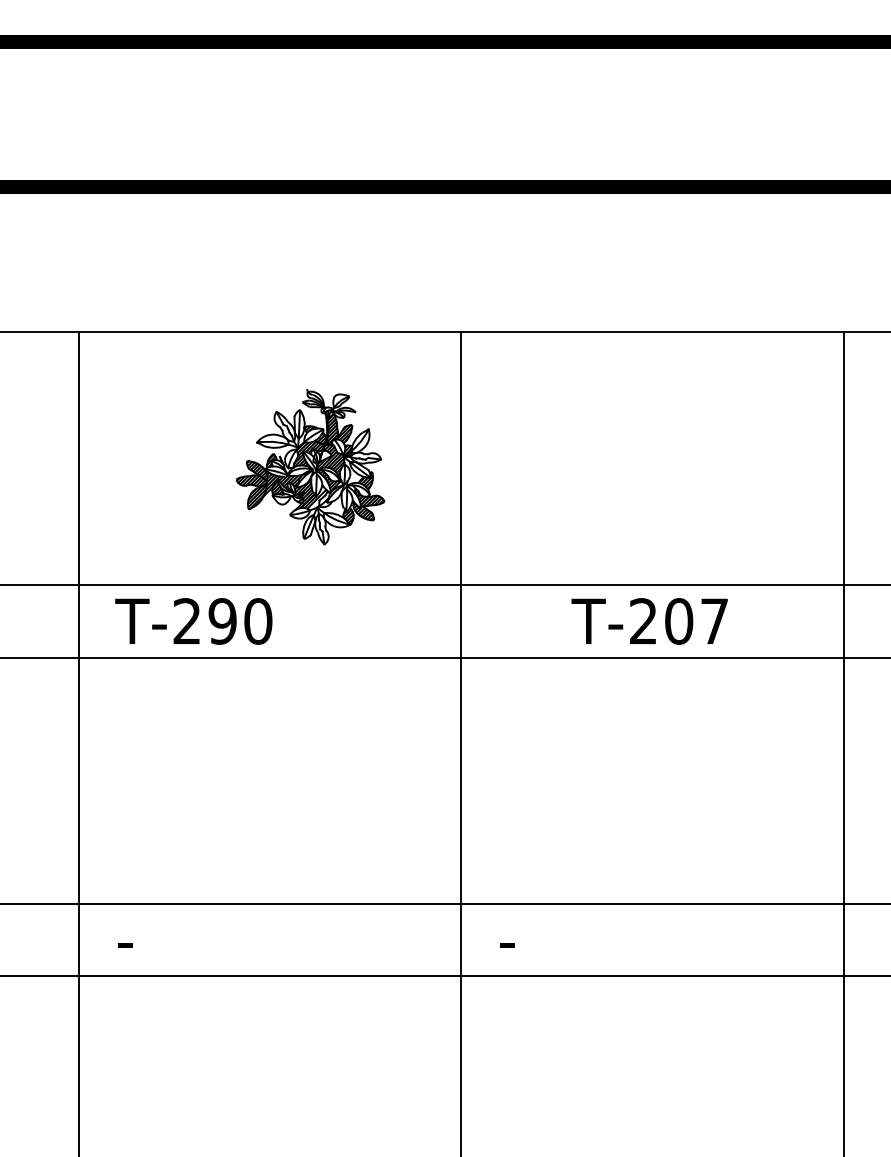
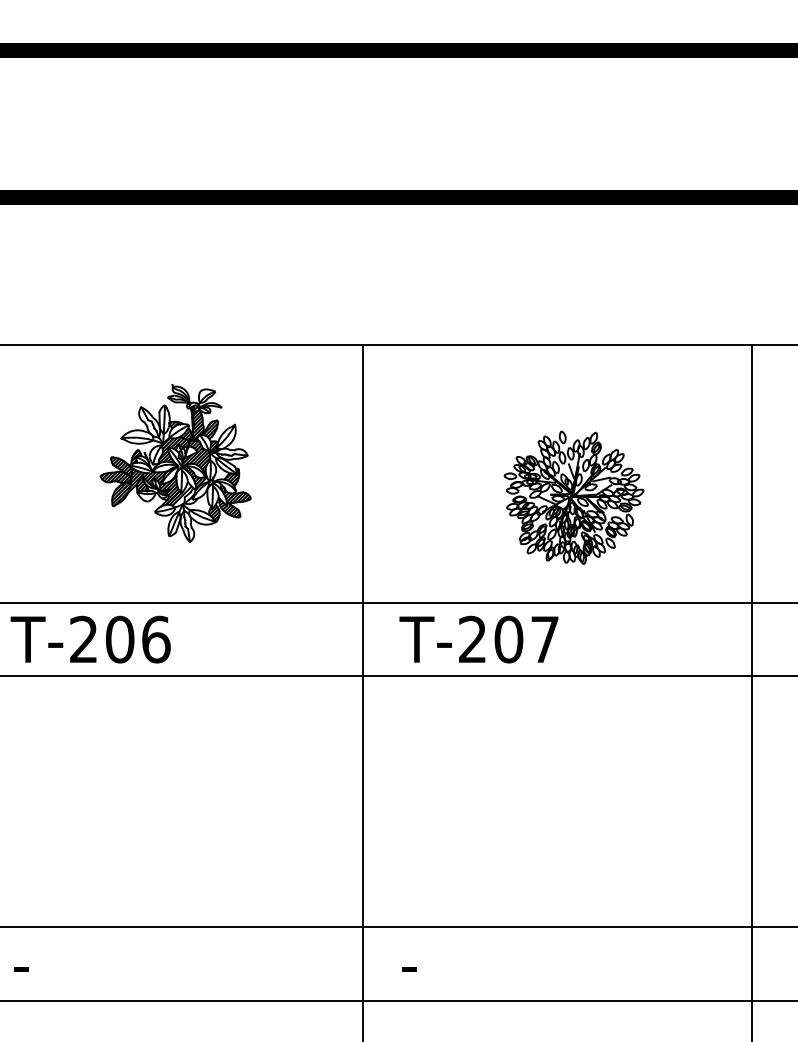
part: (310, 467) -> (175, 463), moved
part: (669, 481) -> (574, 497), added
text: (240, 621) -> (138, 639), T-290 -> T-206
text: (649, 621) -> (478, 639), moved

